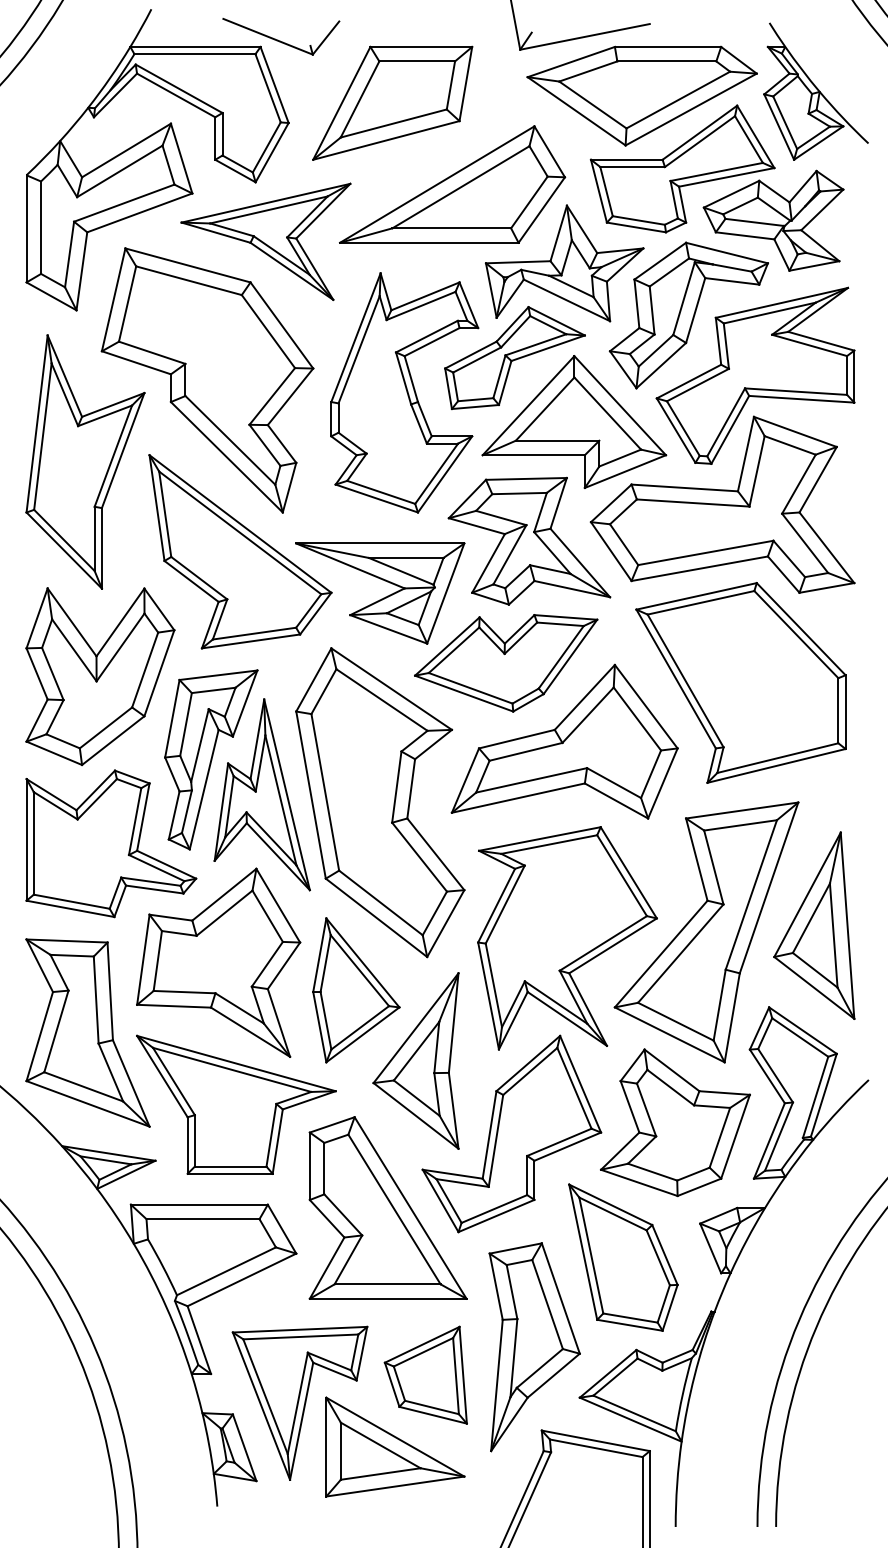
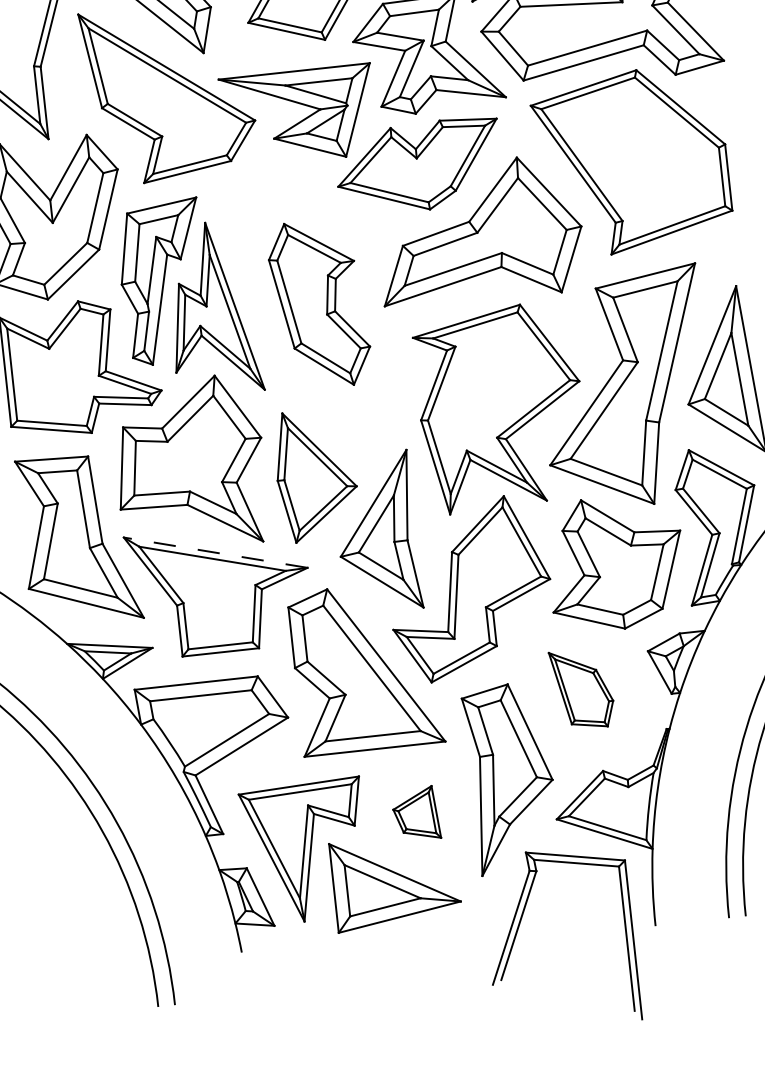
part: (380, 802) -> (319, 304), size x0.6
line: (235, 1063) -> (214, 552), solid -> dashed
part: (623, 1257) -> (582, 689), size x0.6
part: (425, 1374) -> (415, 813), size x0.6

